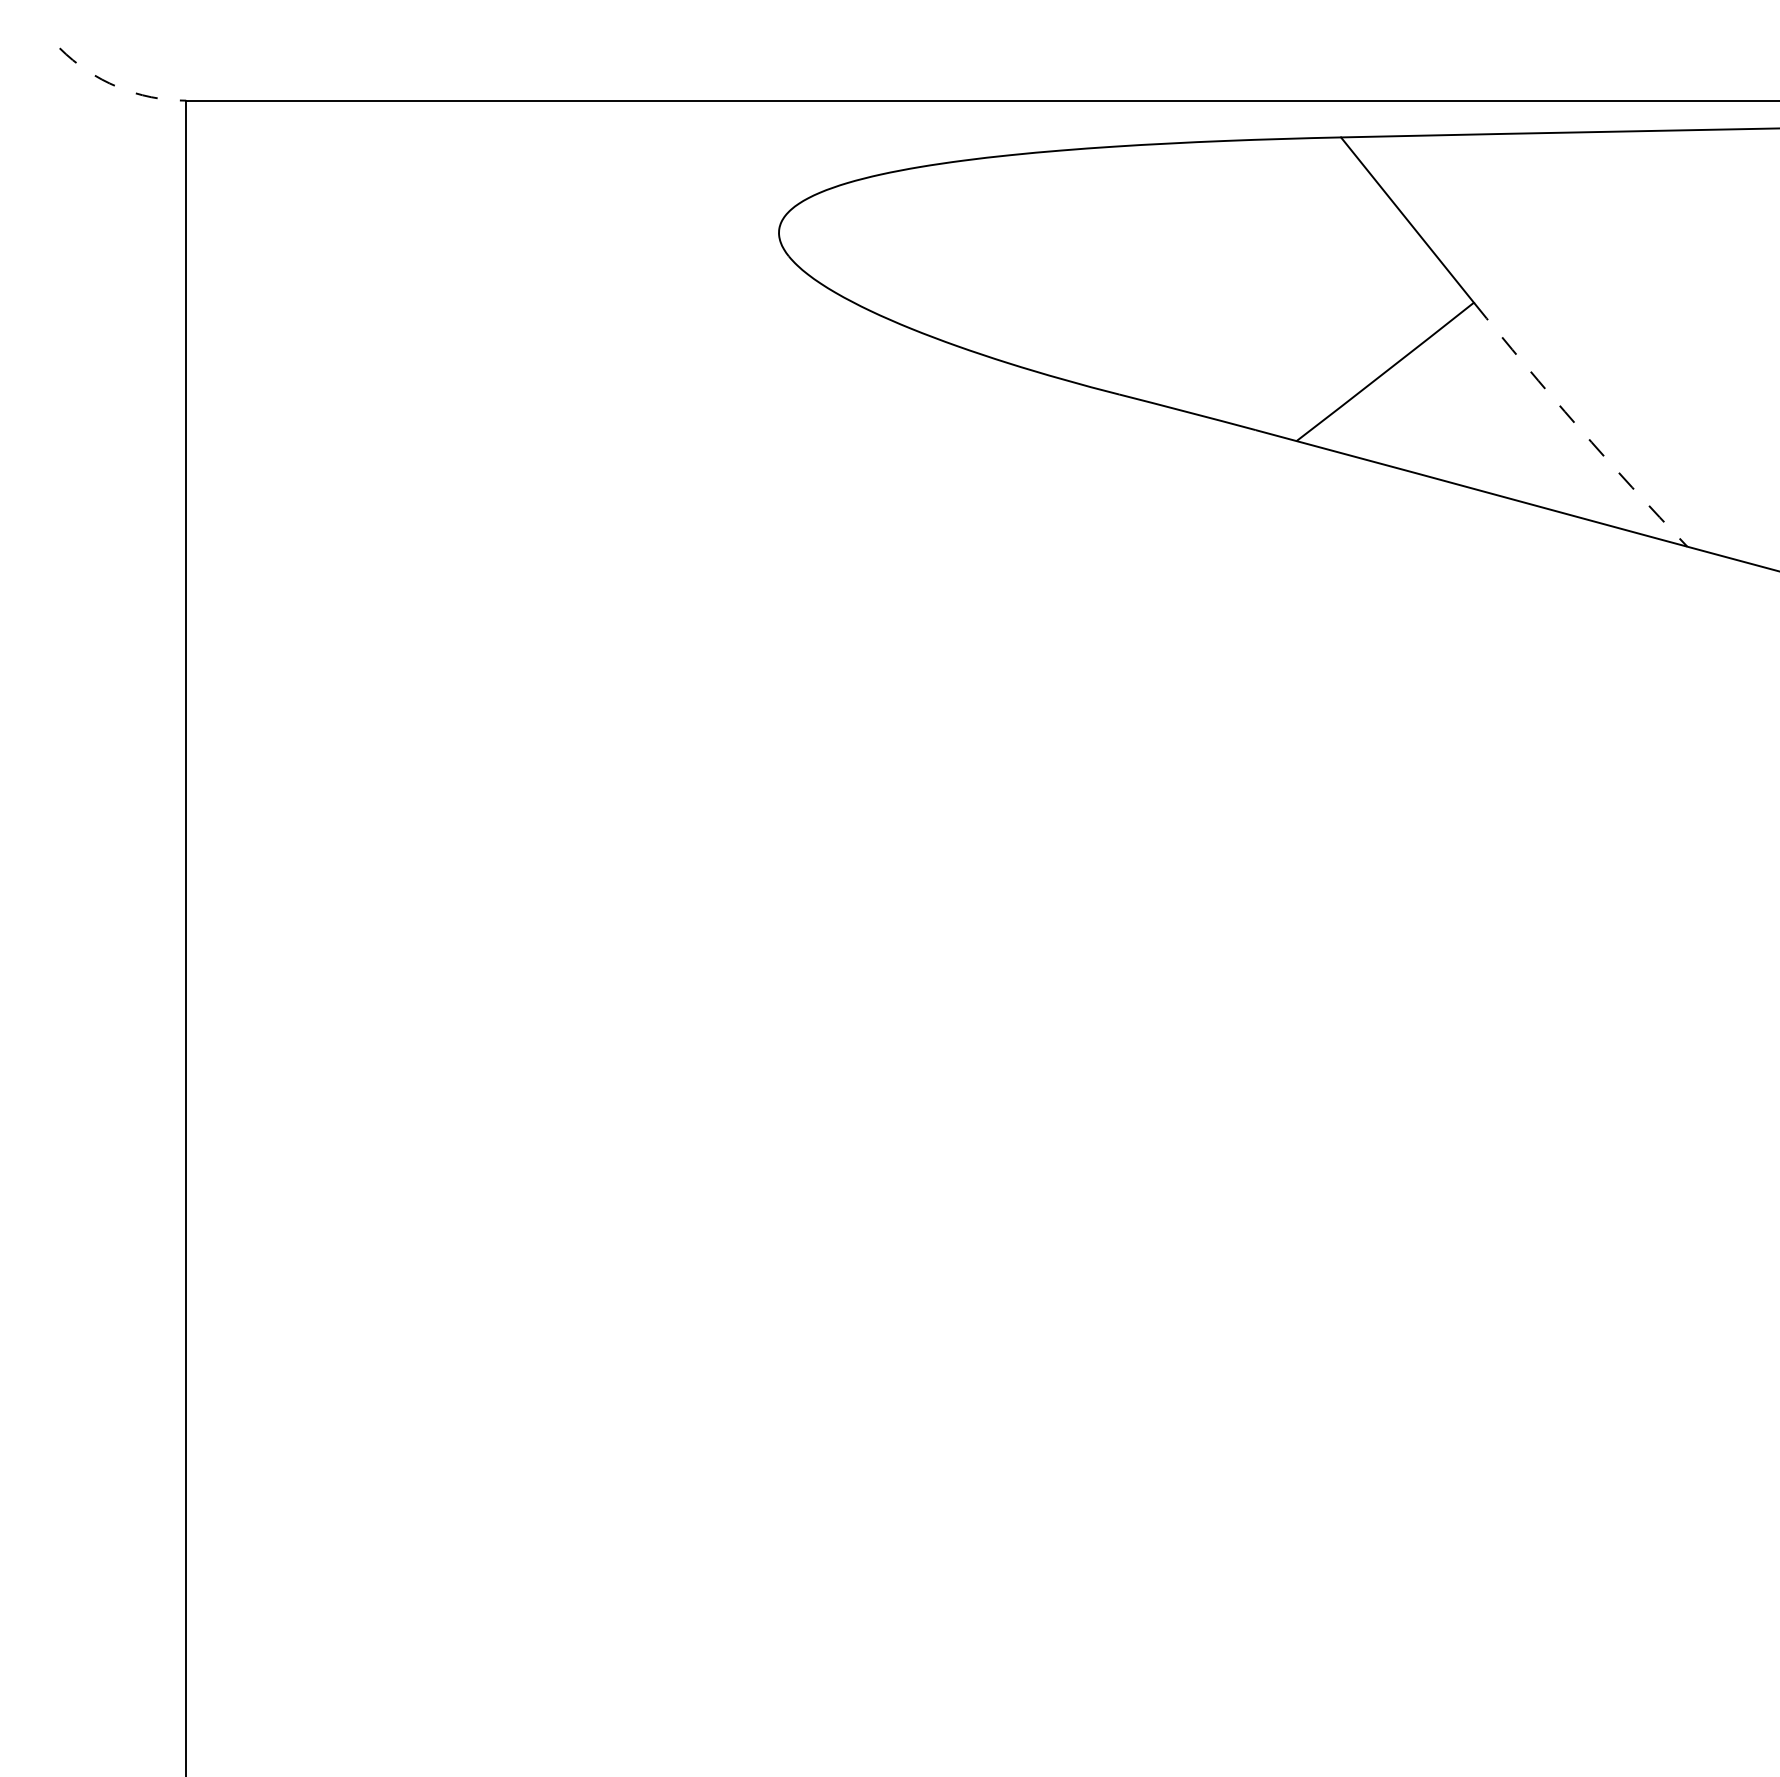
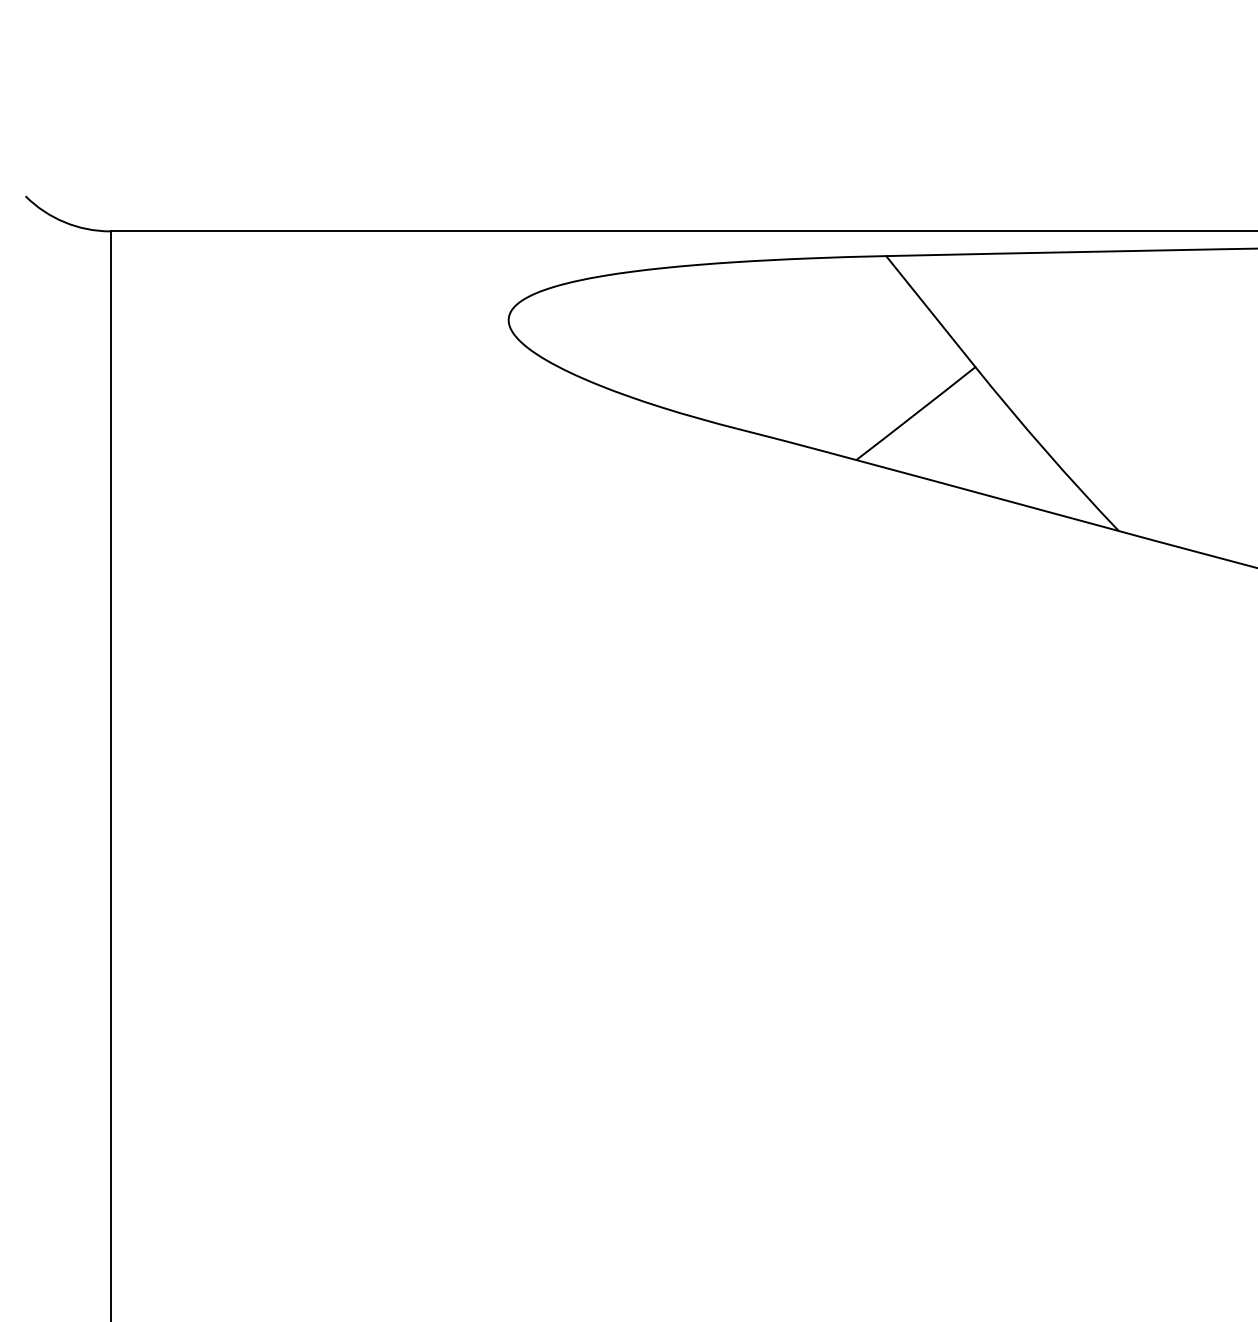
arc: (117, 87) -> (64, 222), dashed -> solid
arc: (1578, 426) -> (1045, 450), dashed -> solid

